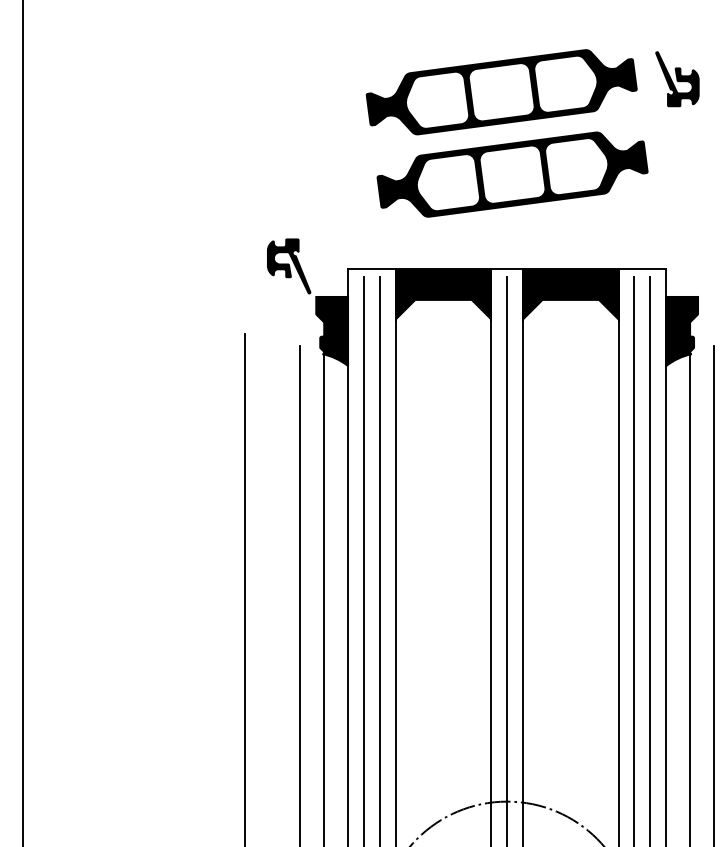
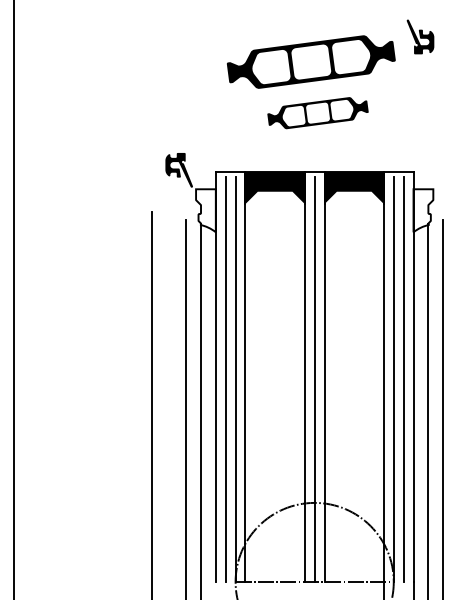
part: (677, 78) -> (420, 36), moved
part: (511, 173) -> (317, 112), size x0.6
fill: (331, 331) -> (205, 210), removed
fill: (682, 331) -> (423, 210), removed

